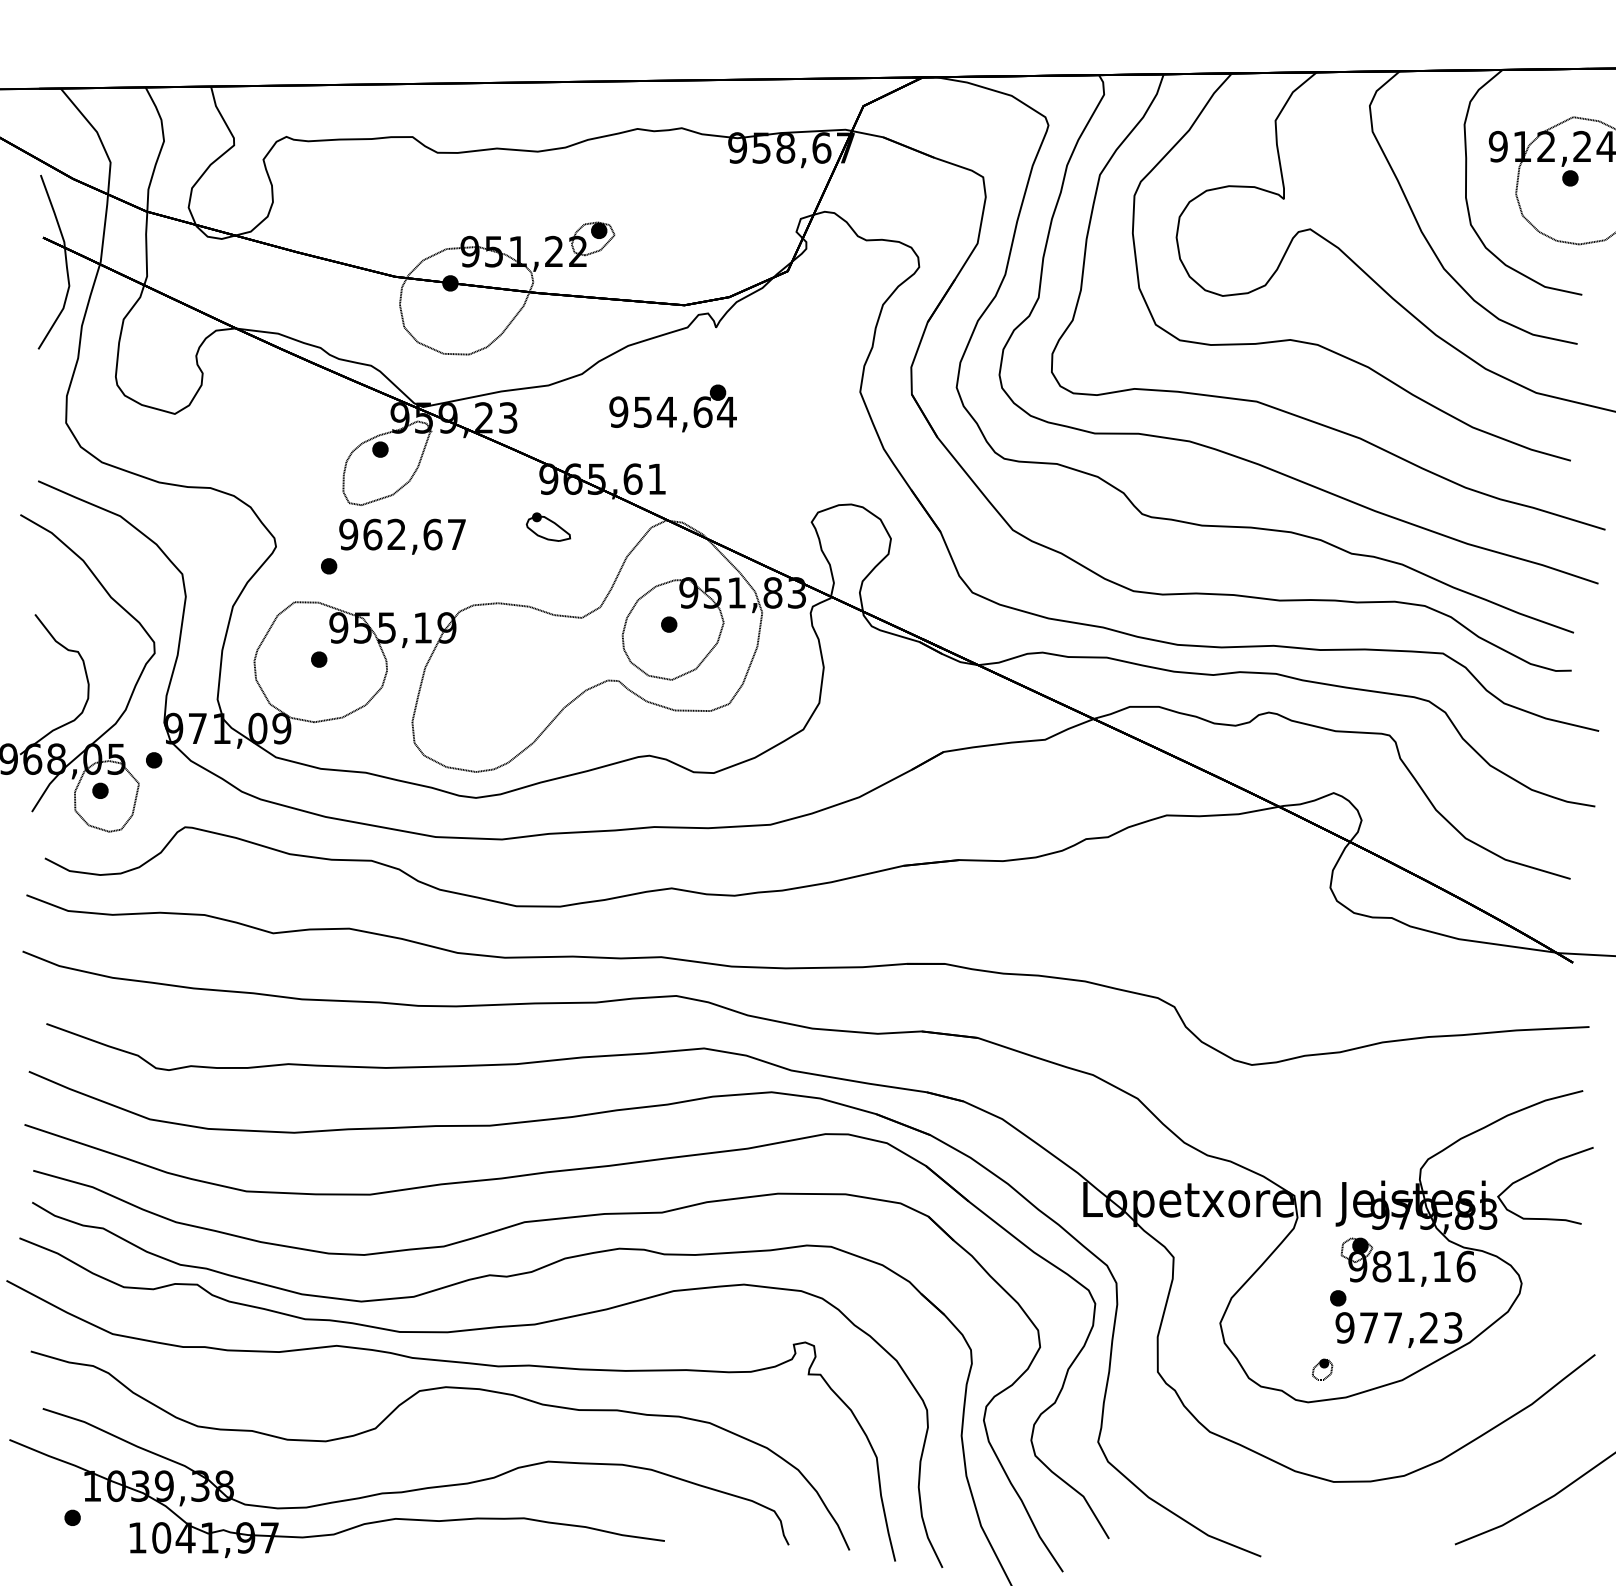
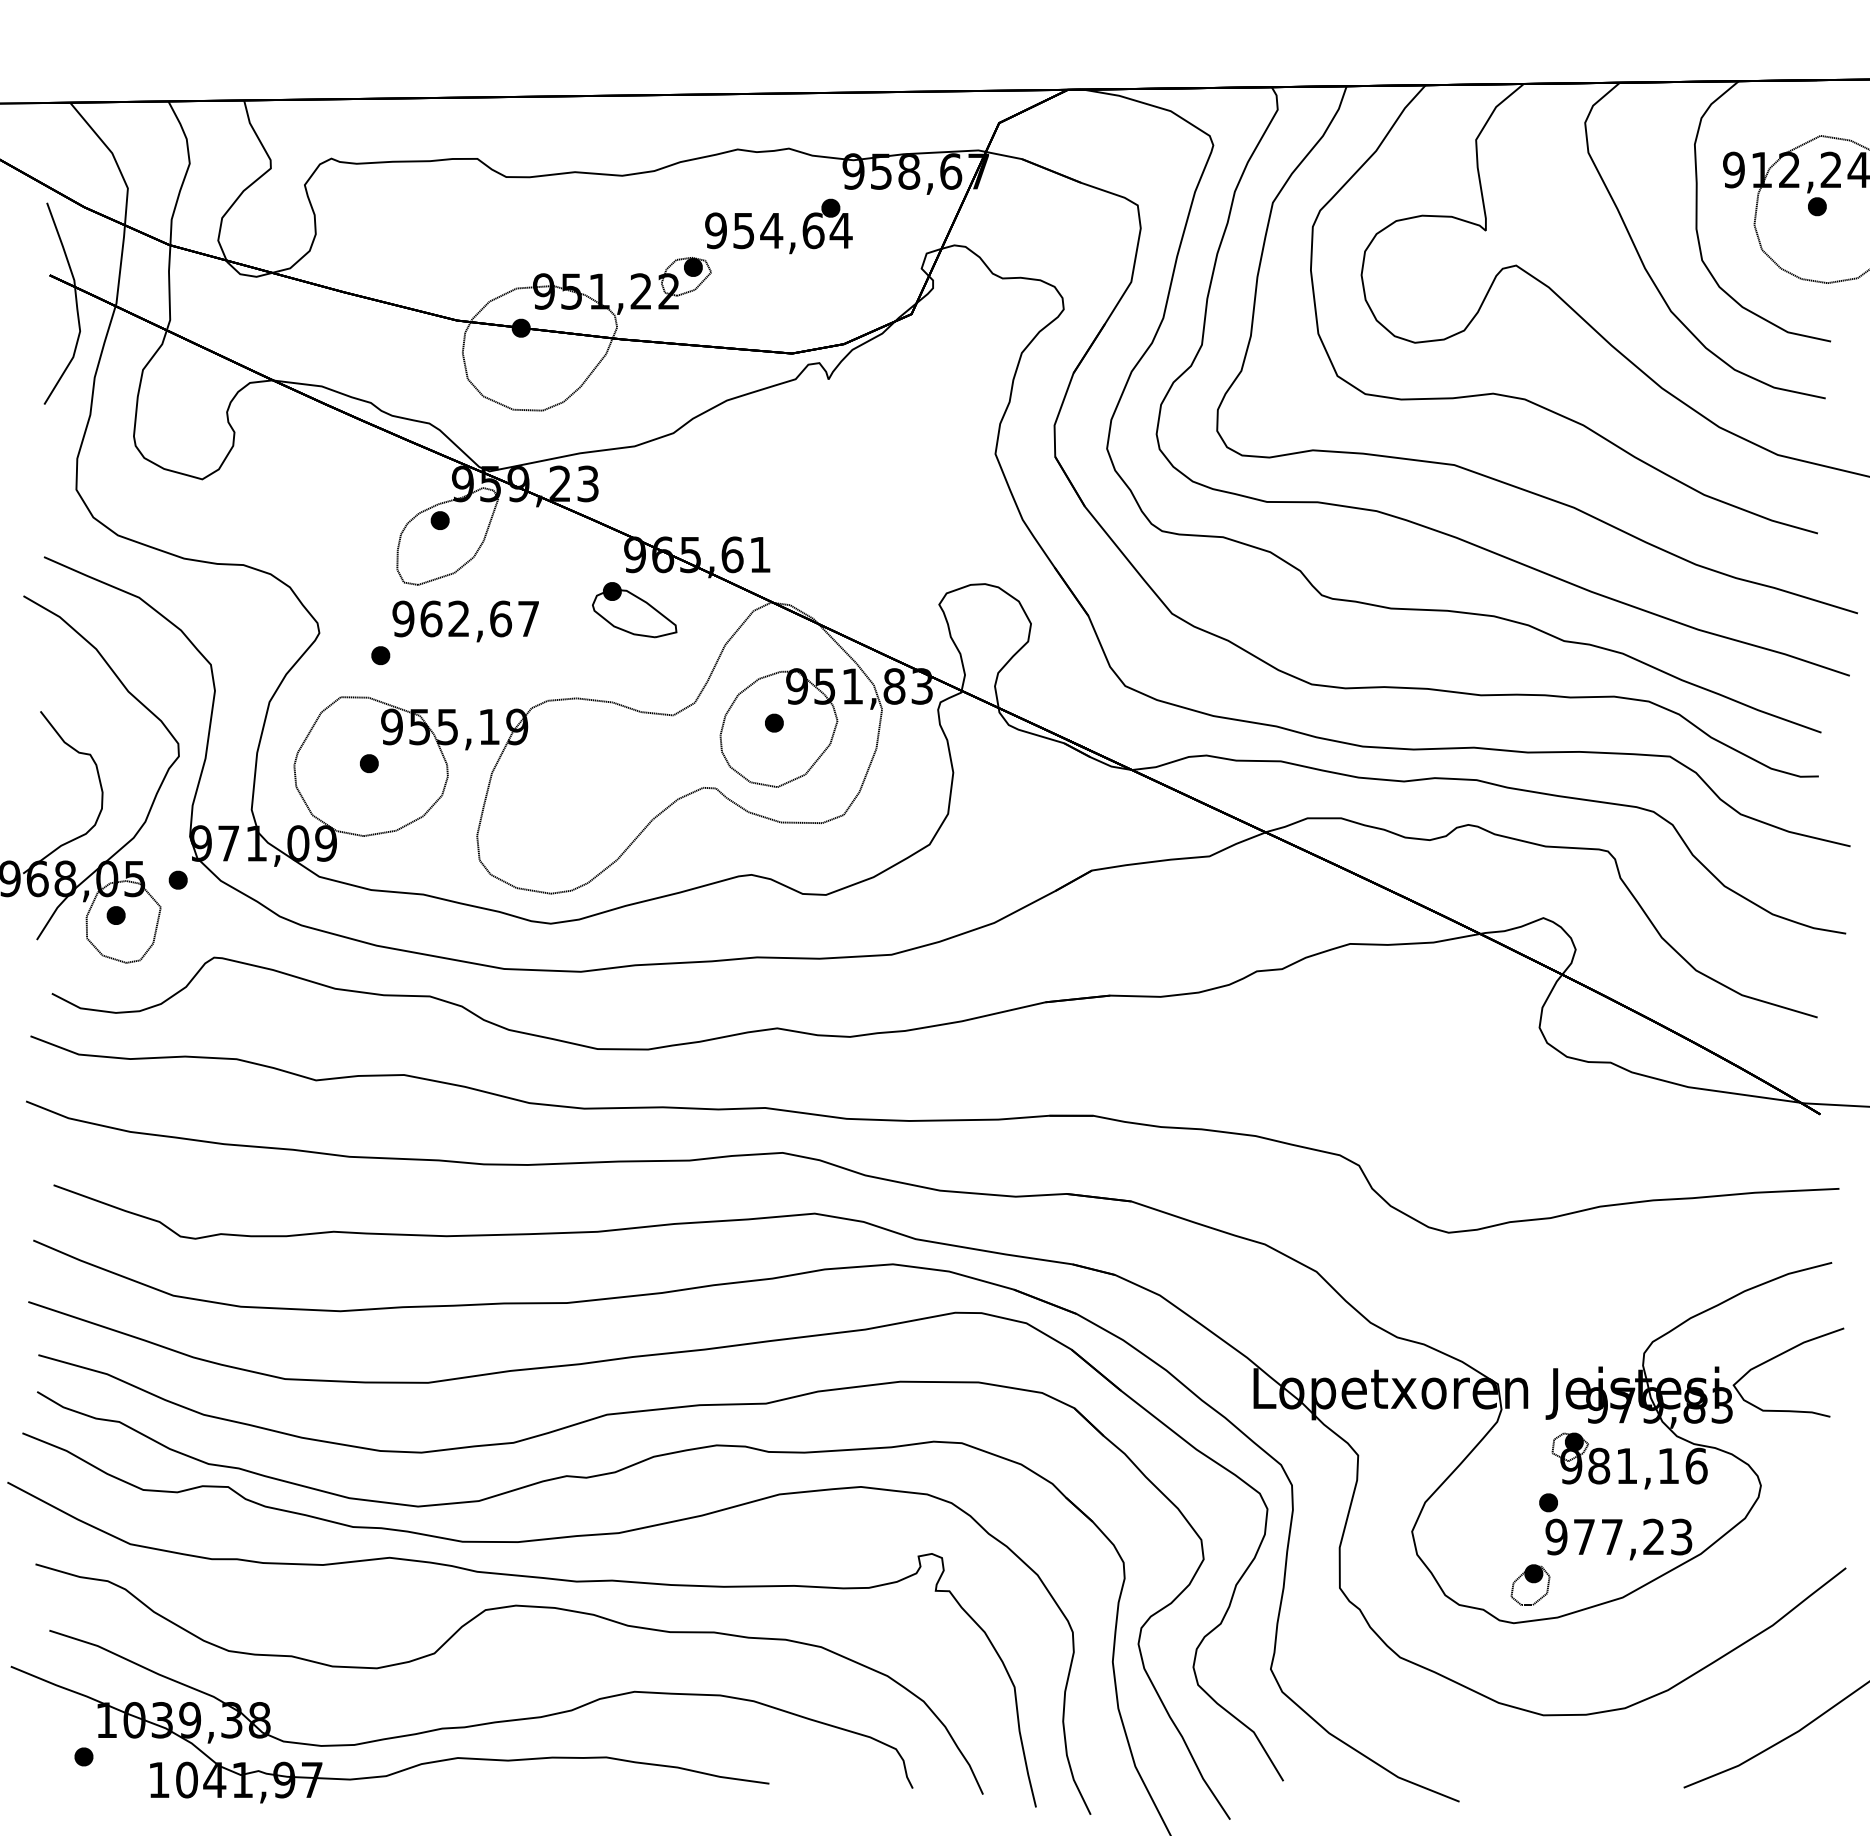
text: (672, 408) -> (778, 226), moved
part: (548, 526) -> (634, 609), size x1.67
part: (1322, 1369) -> (1530, 1585), size x1.67

